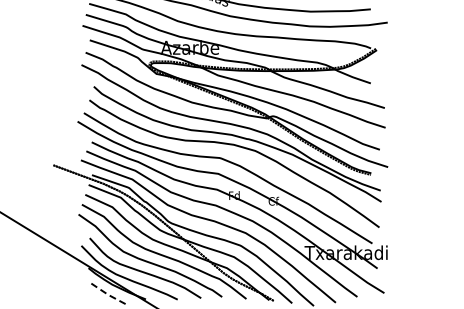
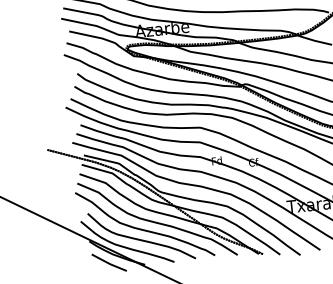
line: (107, 294) -> (109, 263), dashed -> solid

